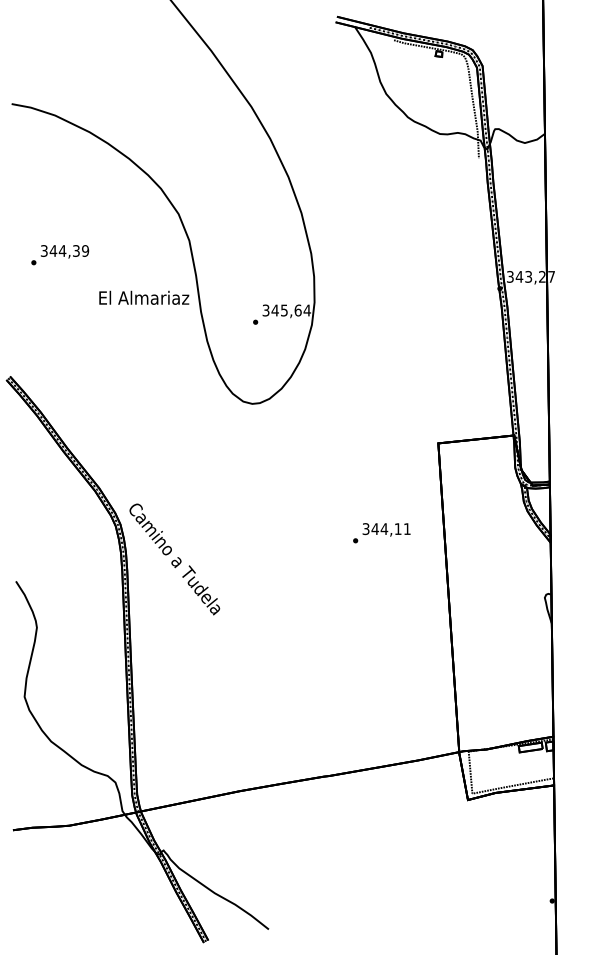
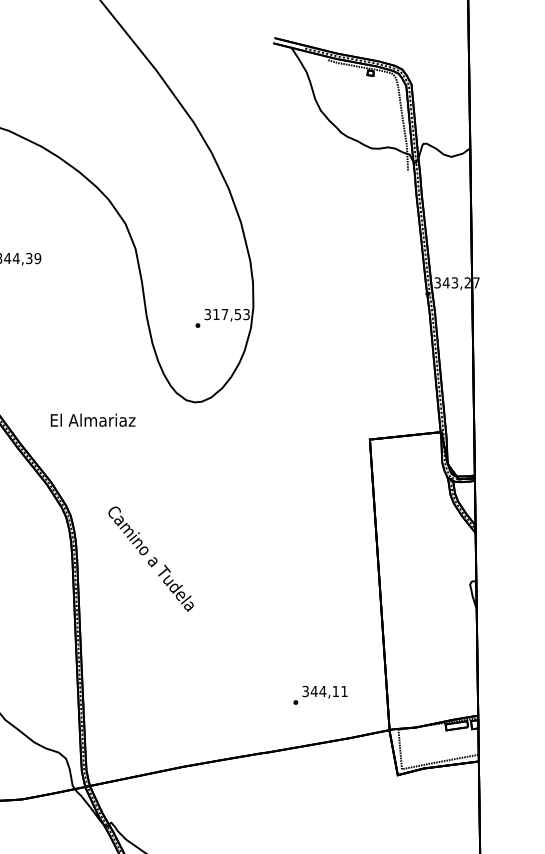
text: (144, 297) -> (93, 419), moved
text: (290, 310) -> (230, 314), 345,64 -> 317,53
text: (381, 533) -> (320, 695), moved
text: (174, 559) -> (150, 559), moved

